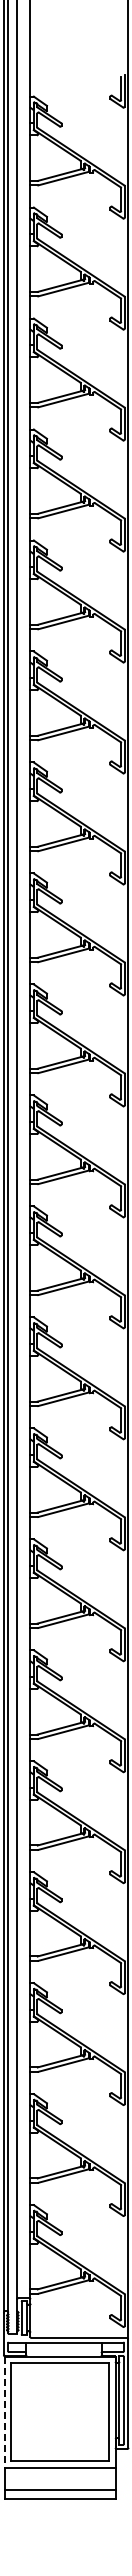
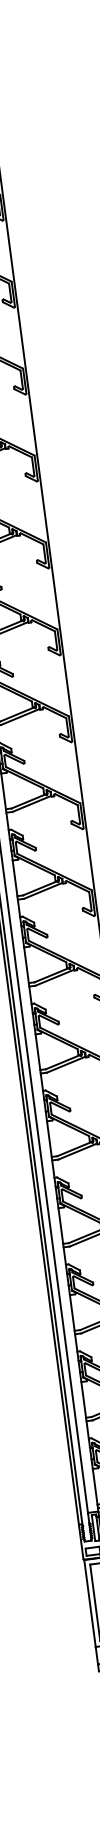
line: (4, 2412) -> (89, 1603), dashed -> solid

